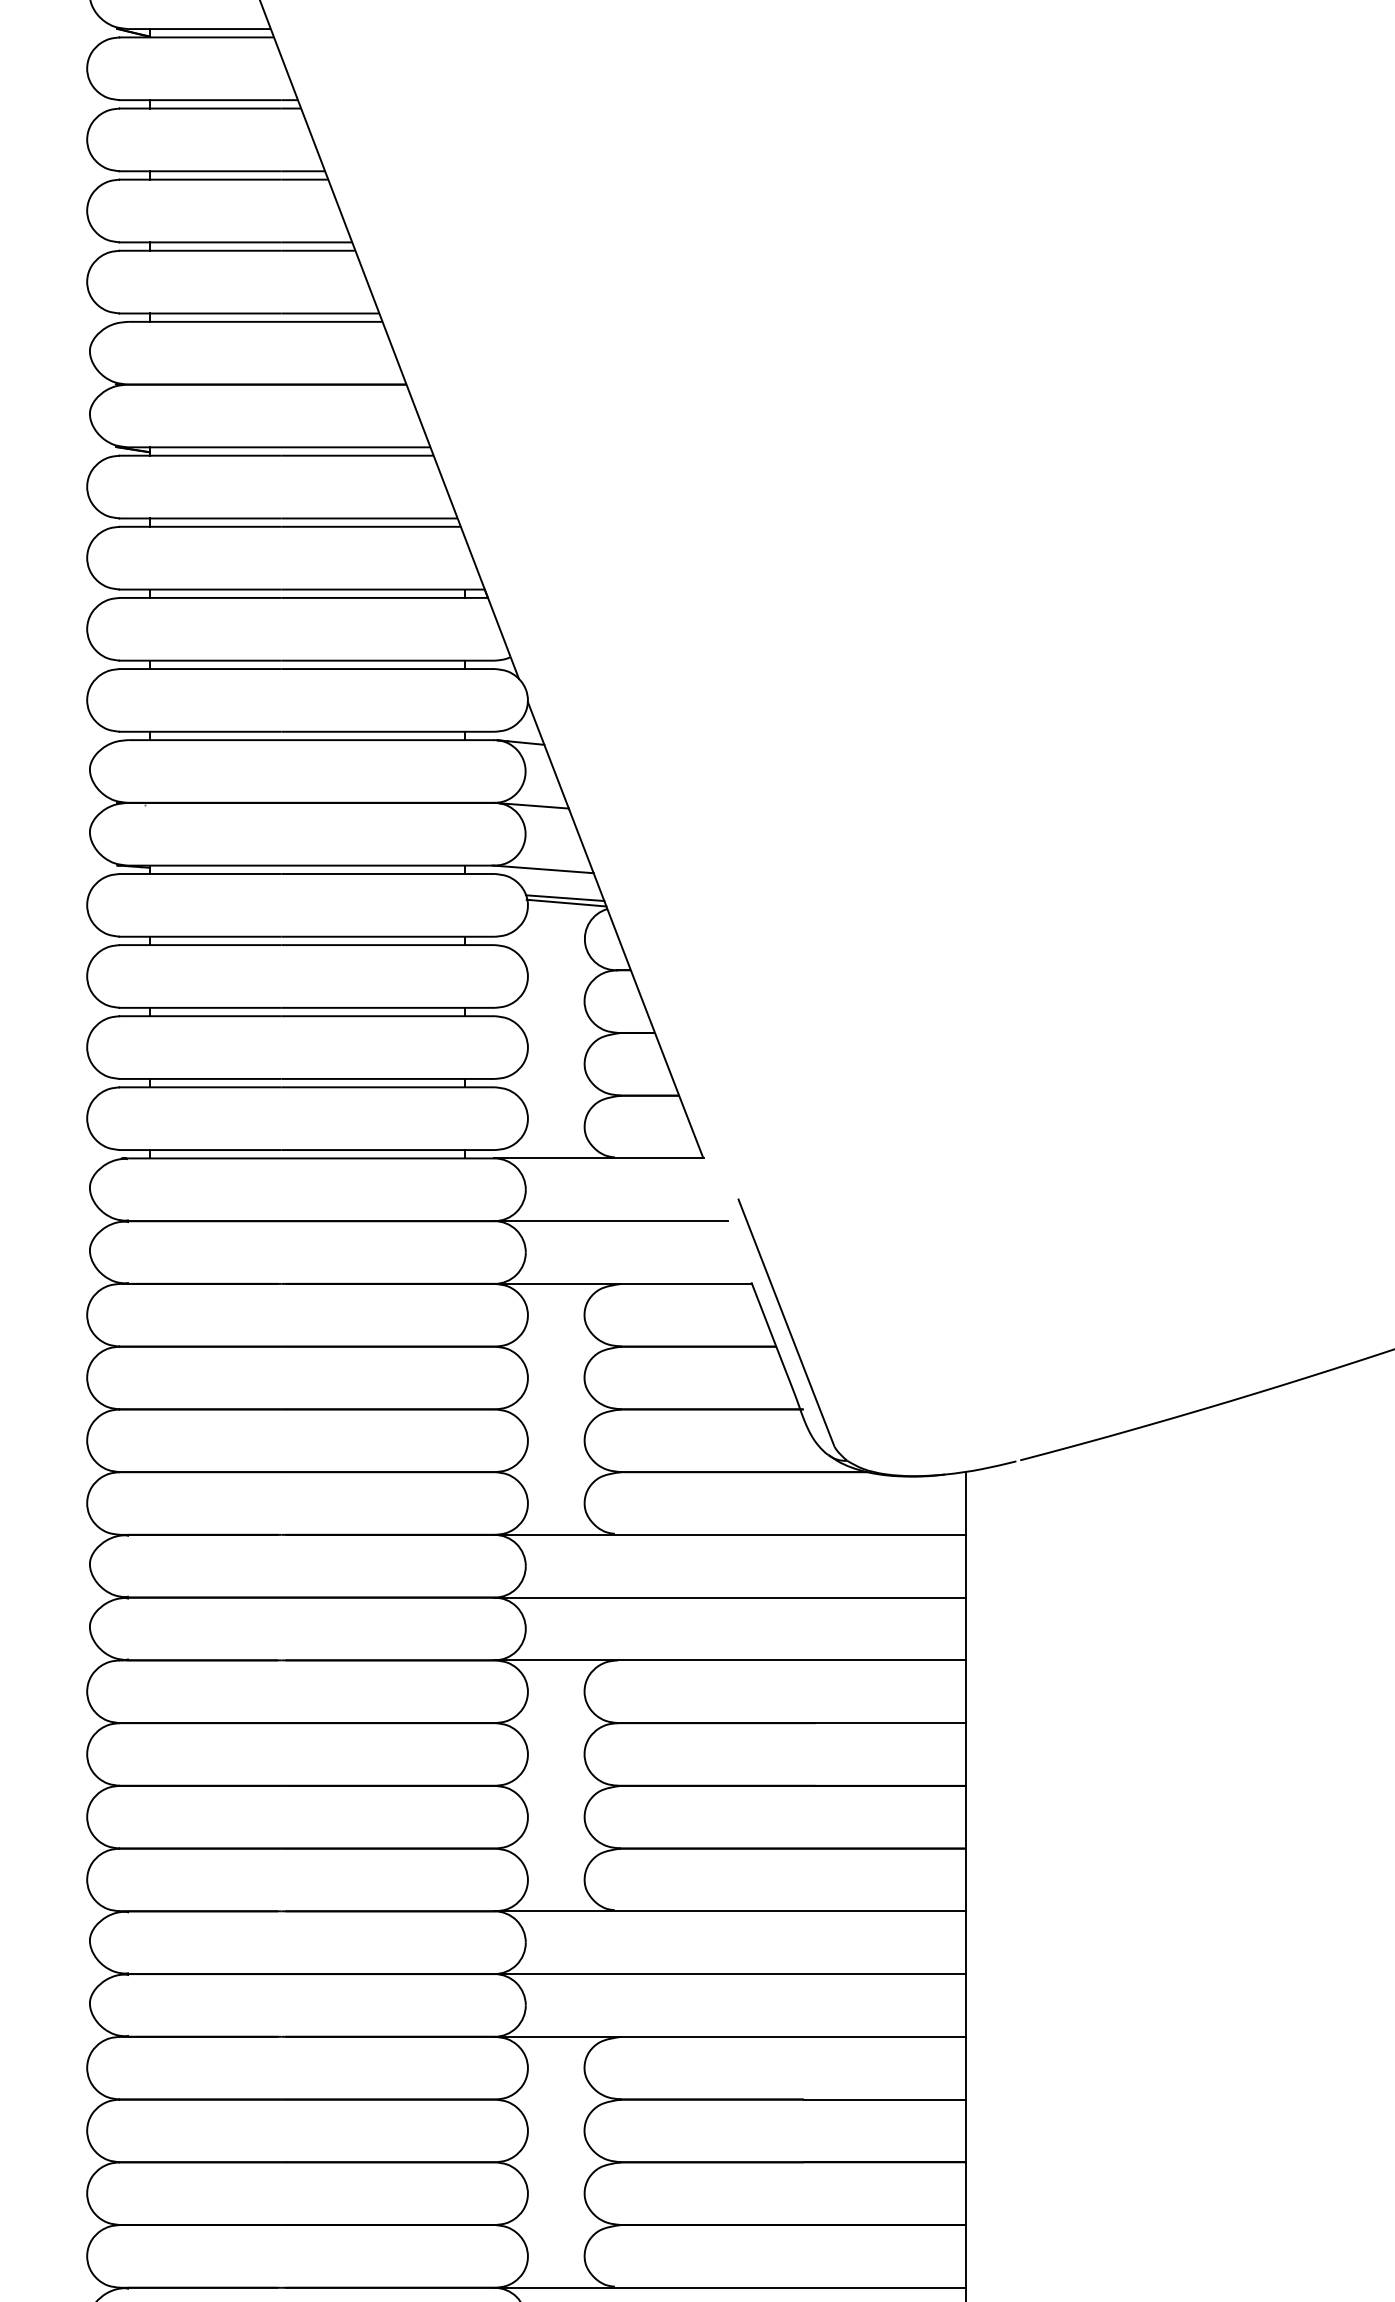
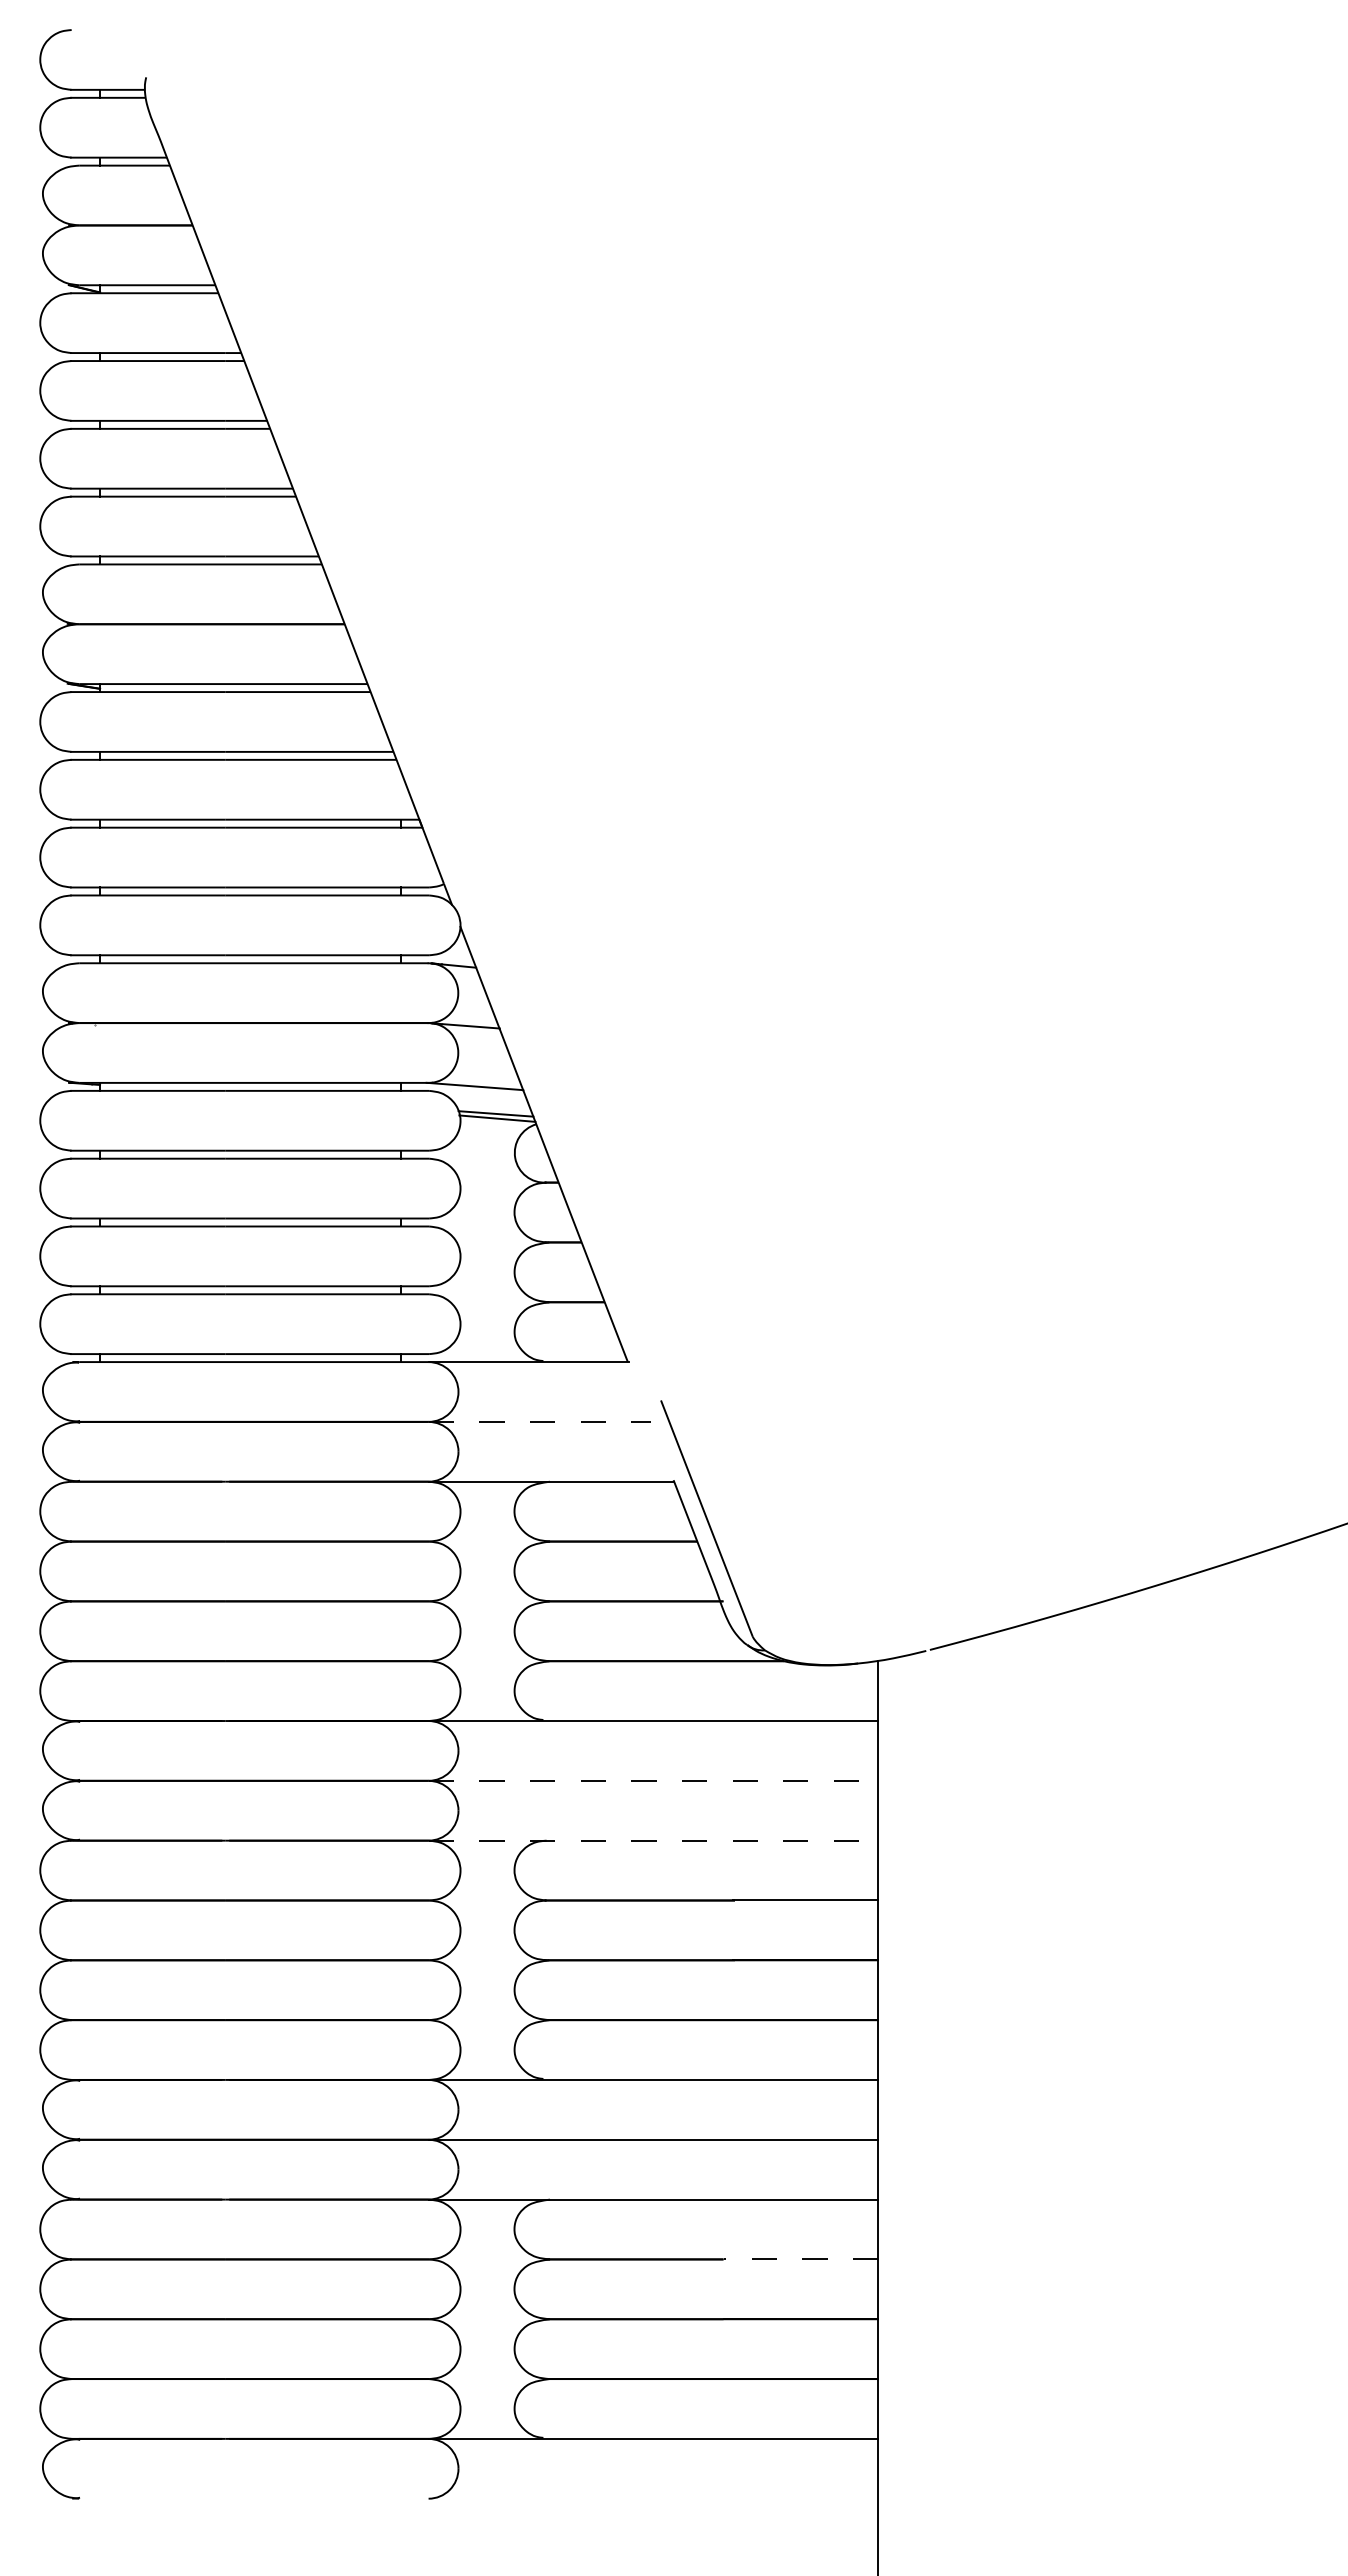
line: (611, 1220) -> (540, 1421), solid -> dashed
line: (730, 1597) -> (653, 1780), solid -> dashed
line: (730, 1660) -> (653, 1840), solid -> dashed
line: (884, 2099) -> (800, 2259), solid -> dashed

